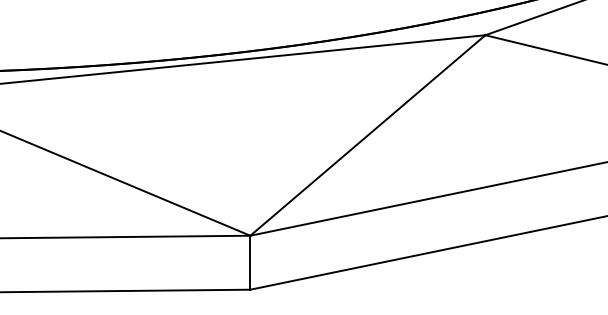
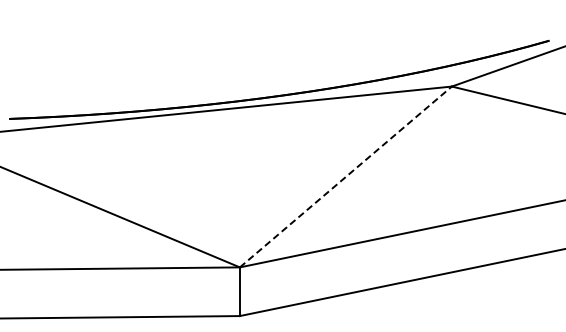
line: (368, 134) -> (346, 176), solid -> dashed

